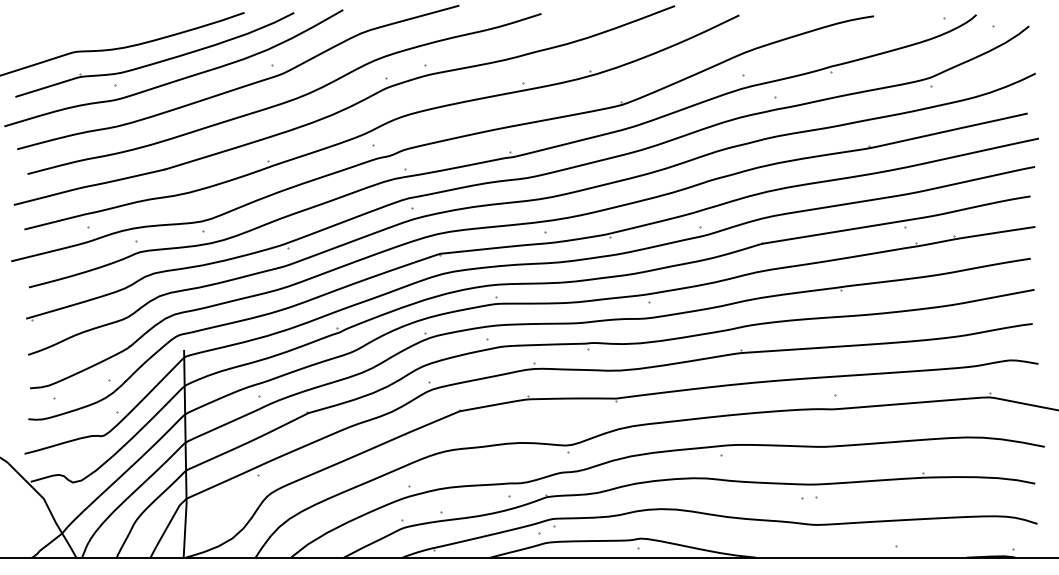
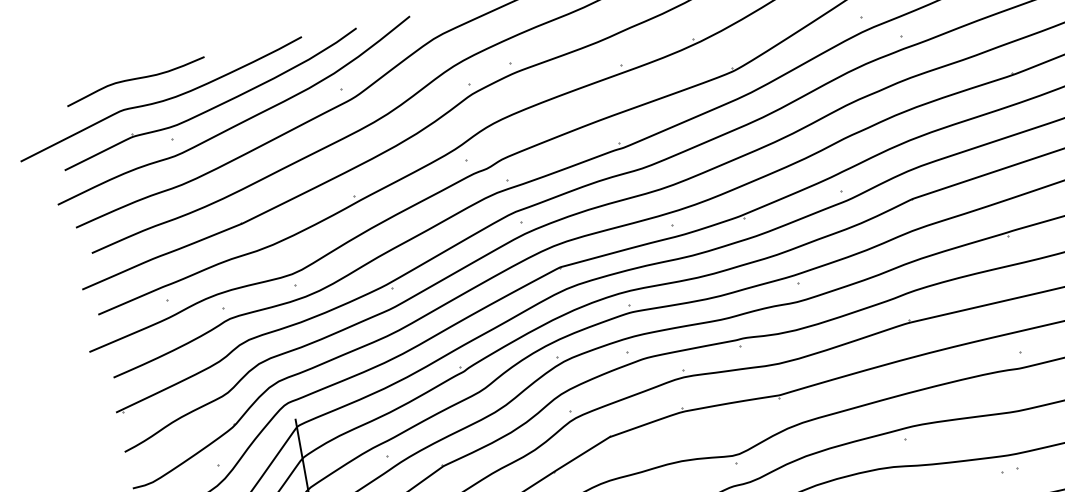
curve: (90, 26) -> (134, 79), added

